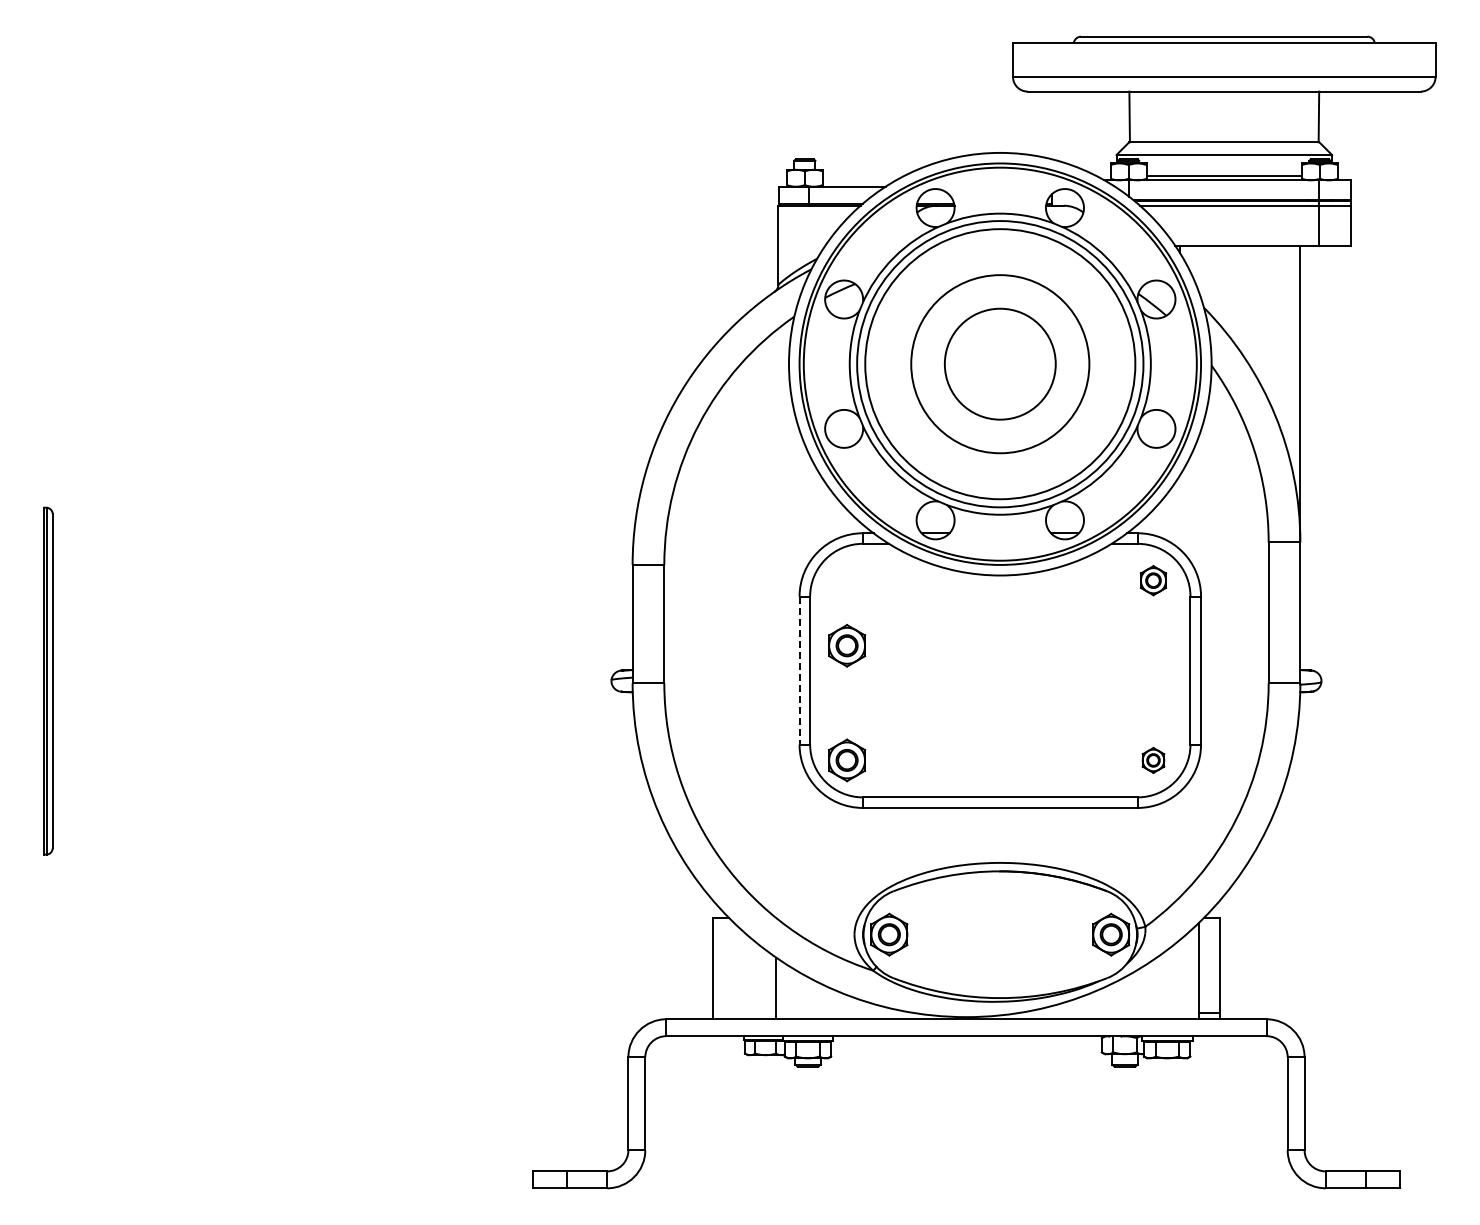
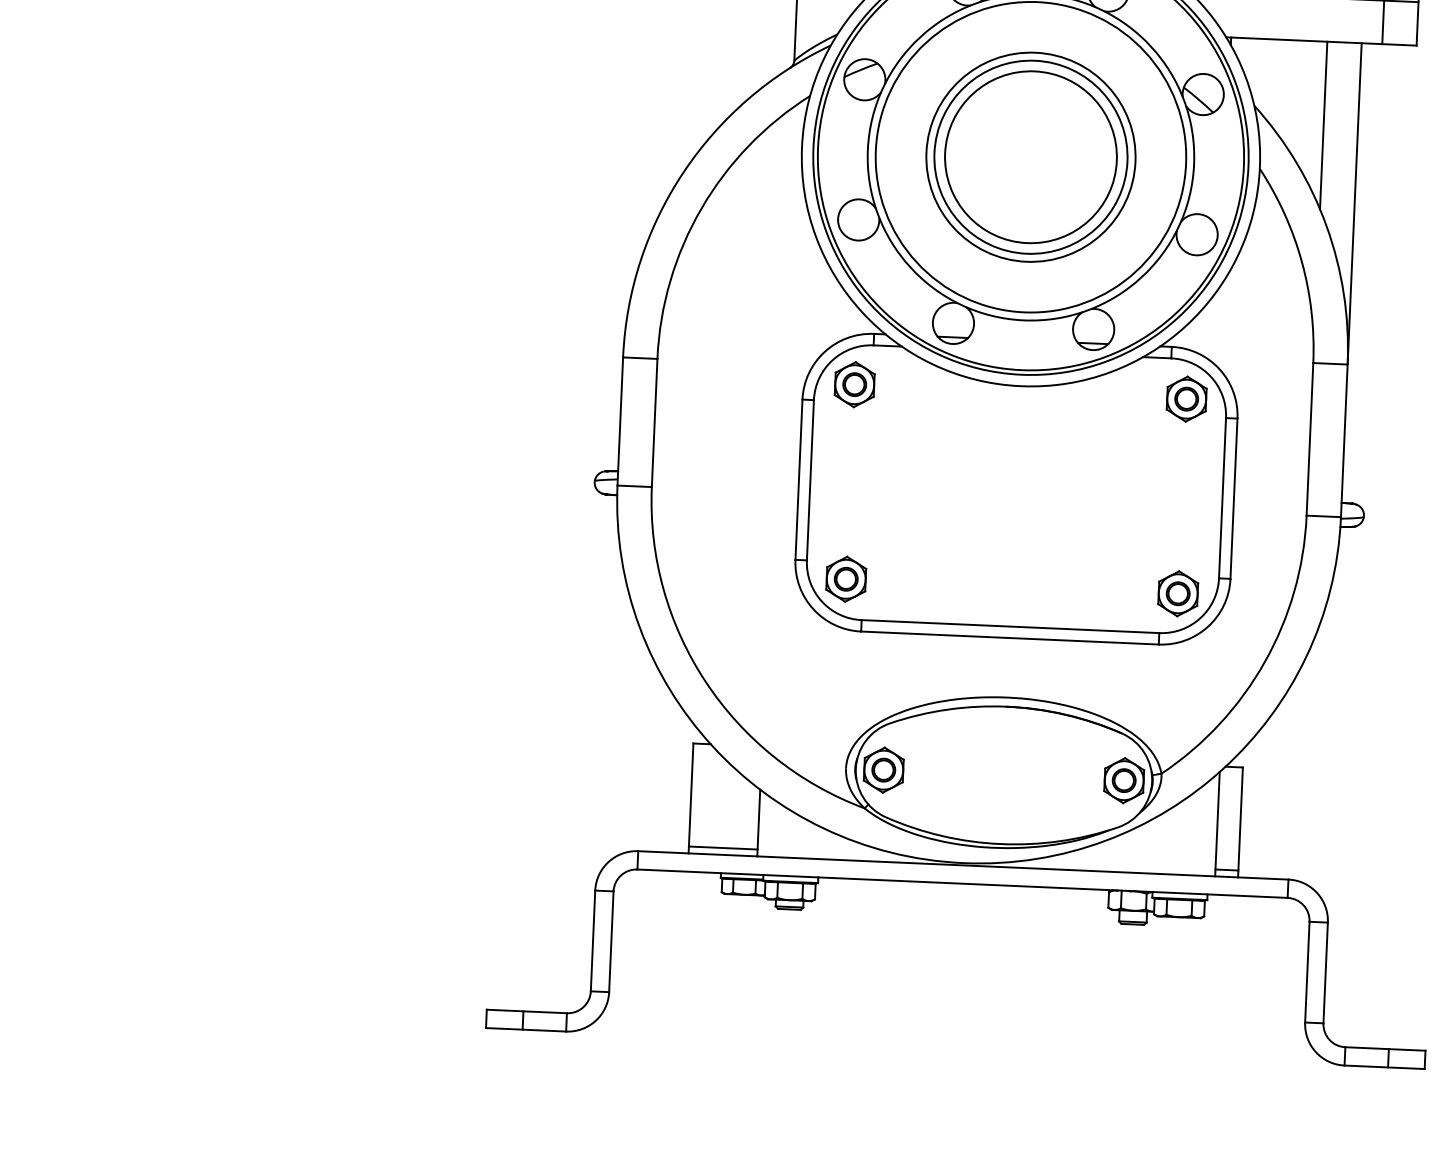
line: (1268, 322) -> (1323, 124), added
circle: (999, 363) -> (1030, 156), size x0.71
circle: (1000, 363) -> (1031, 156), size x1.43
part: (1153, 580) -> (1186, 398), size x1.43
part: (847, 645) -> (855, 384), moved
line: (799, 670) -> (798, 479), dashed -> solid
part: (1153, 760) -> (1178, 593), size x1.67
line: (744, 1012) -> (723, 847), added

